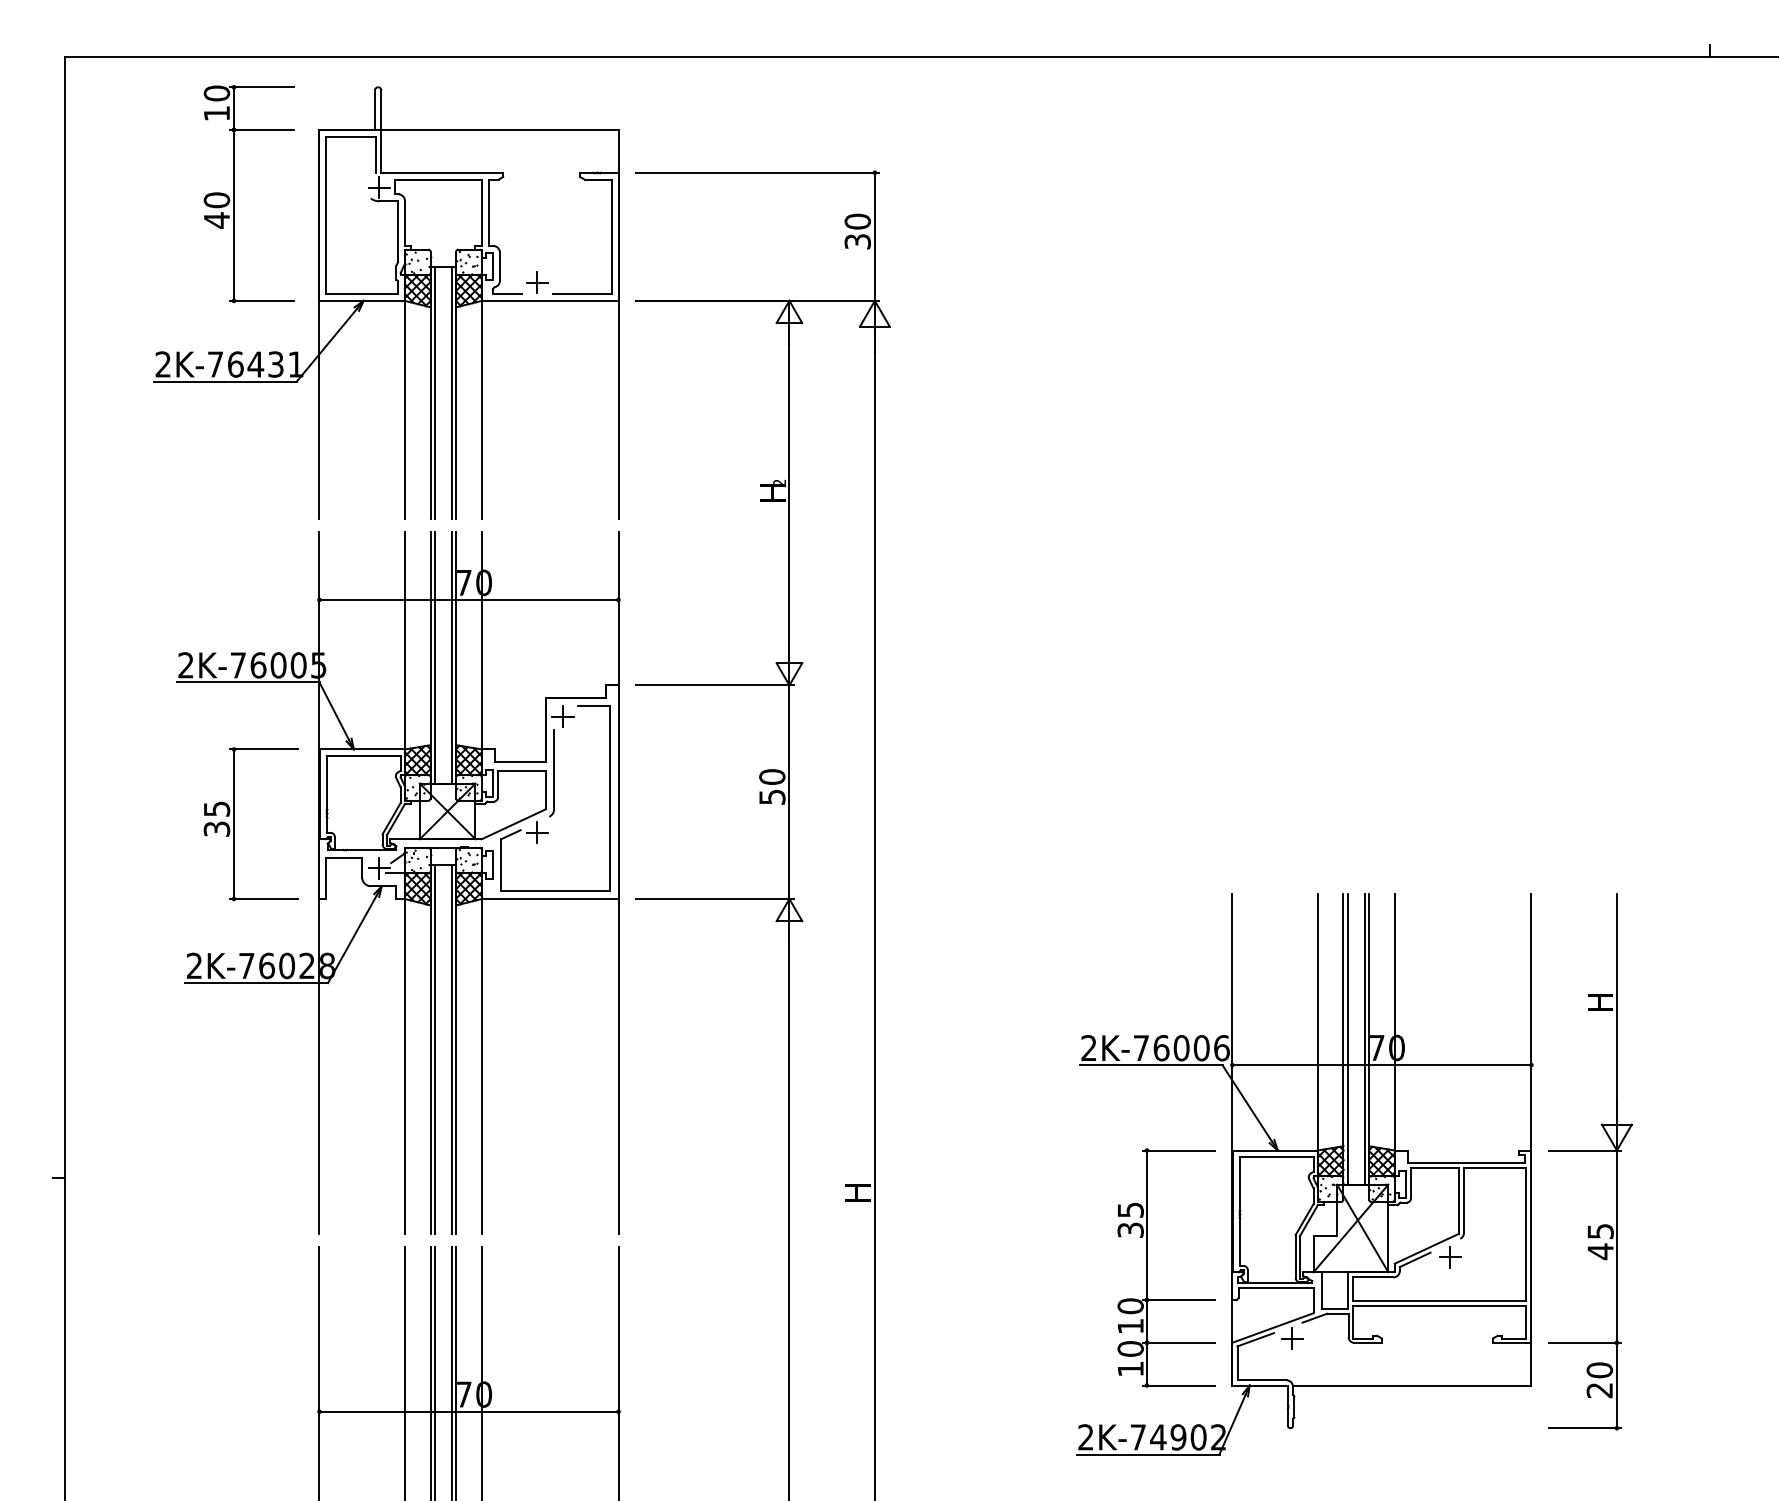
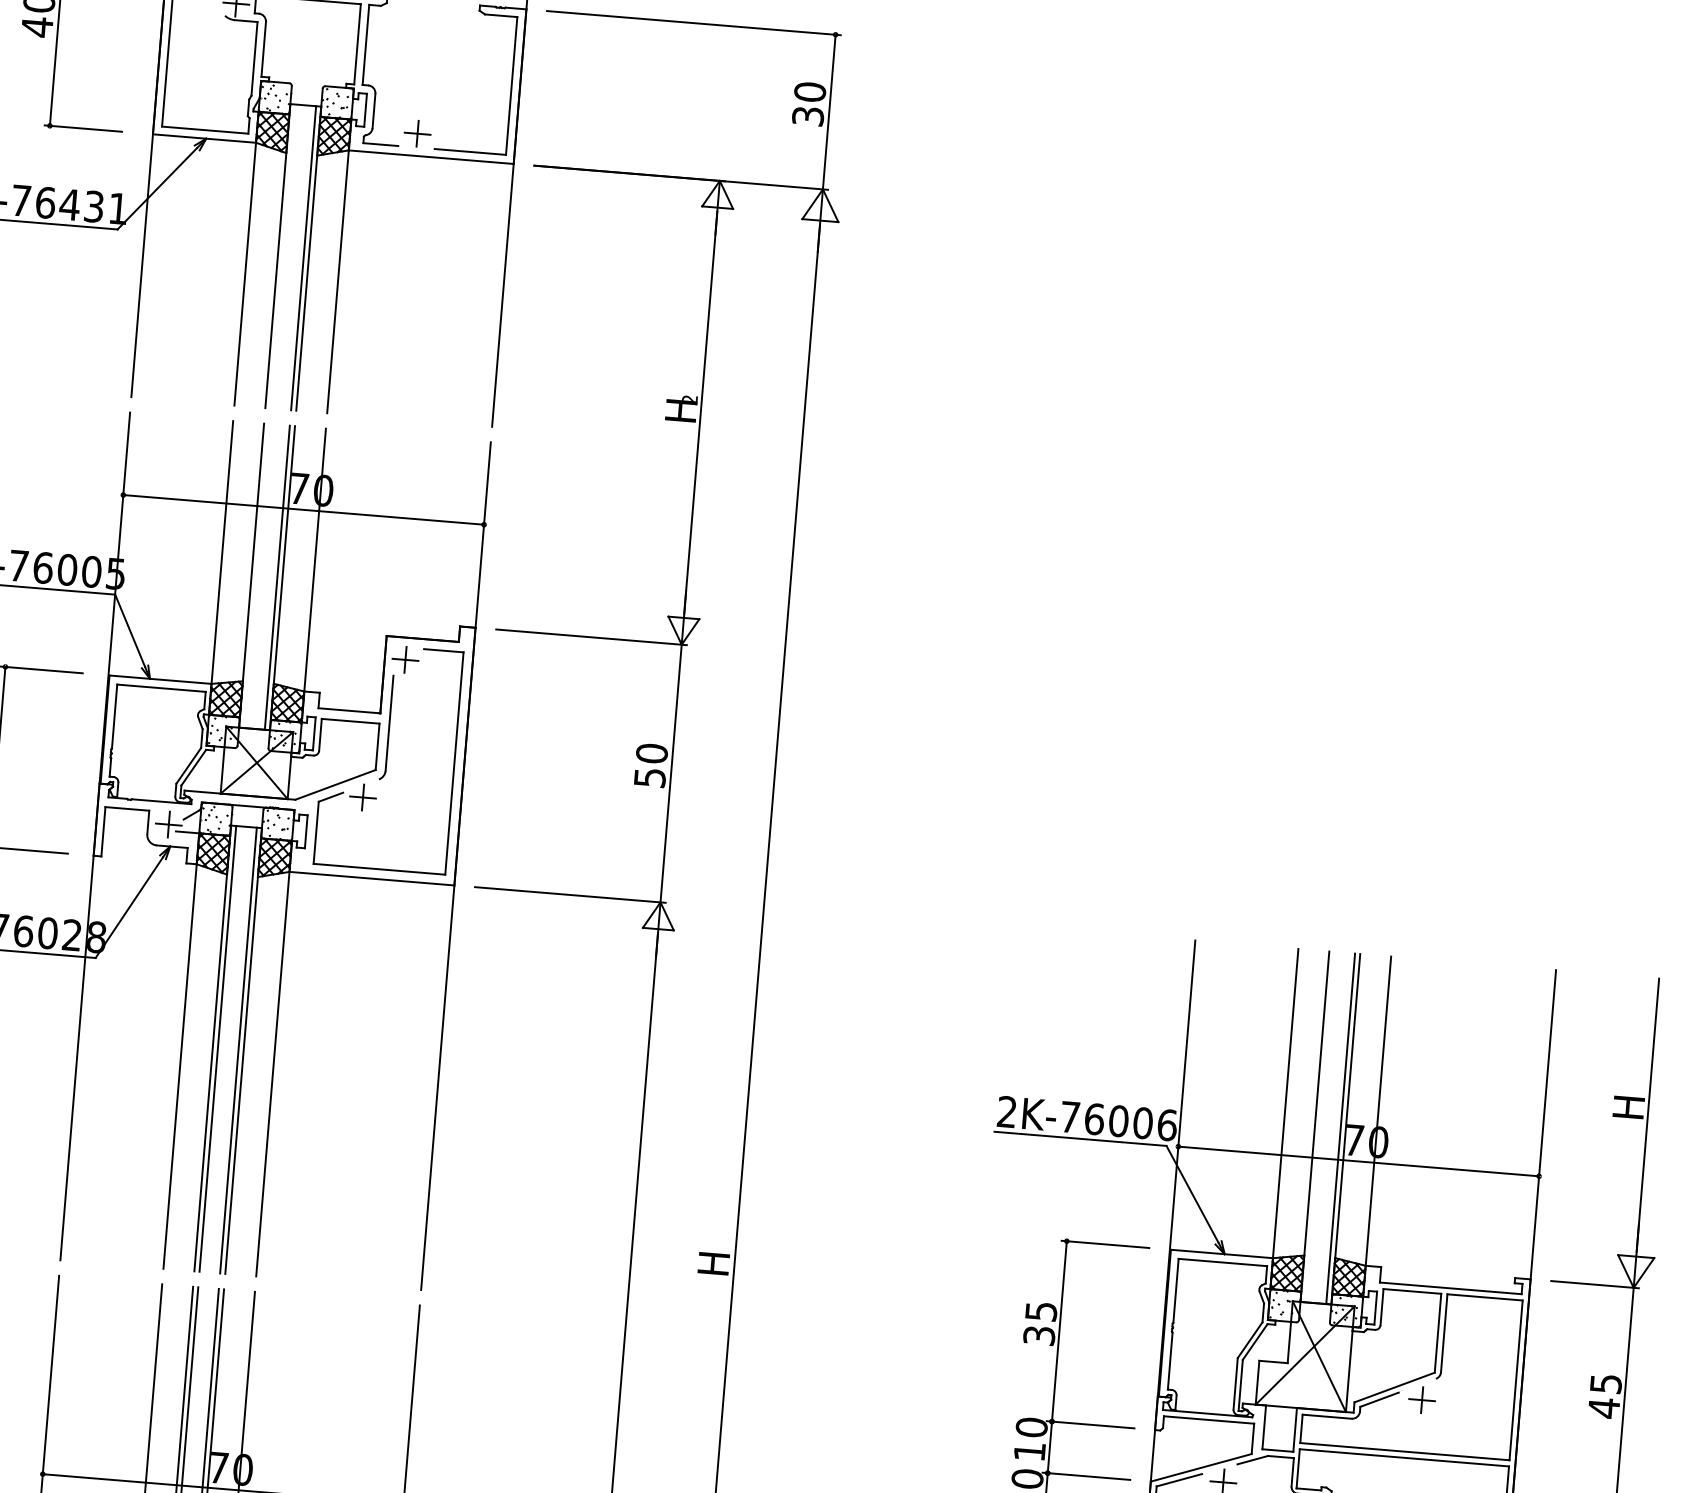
line: (434, 392) -> (282, 256), removed
line: (434, 657) -> (256, 575), removed
line: (1347, 1039) -> (1319, 1127), removed

